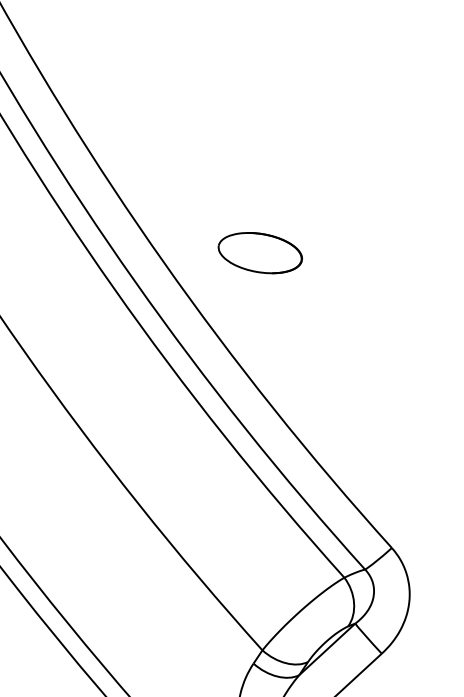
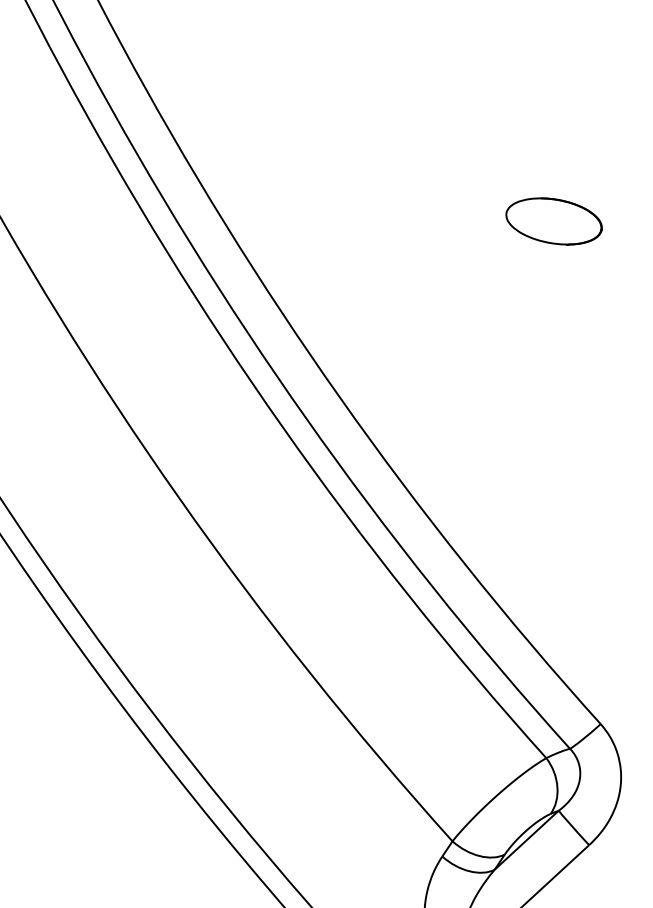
part: (259, 253) -> (553, 221), moved

